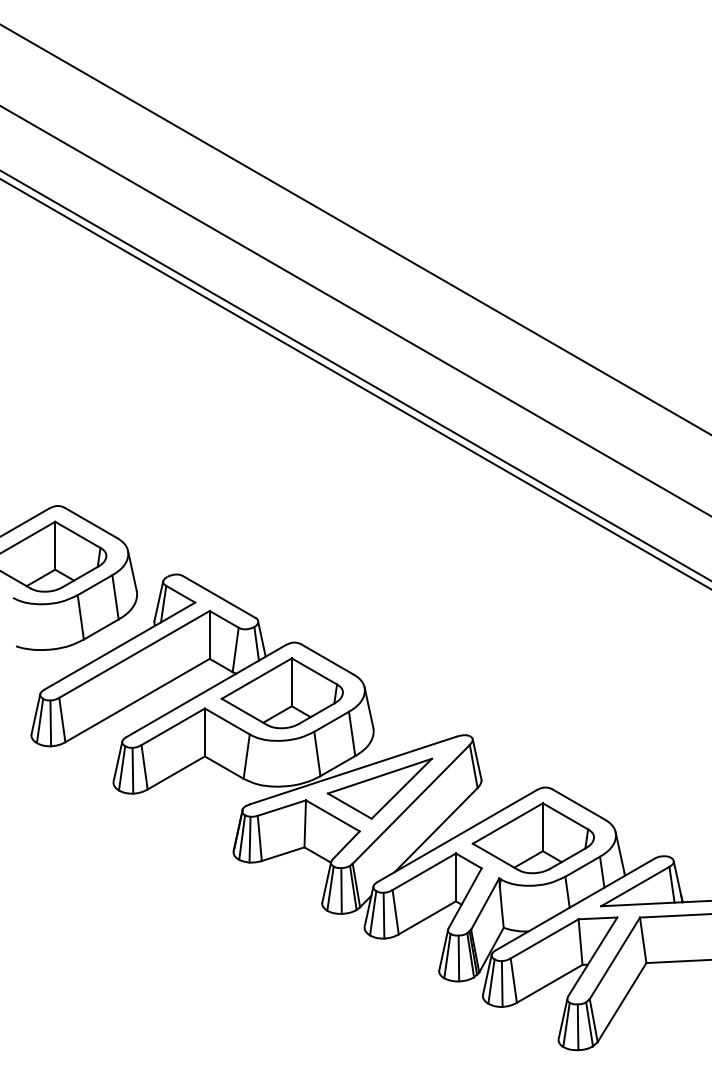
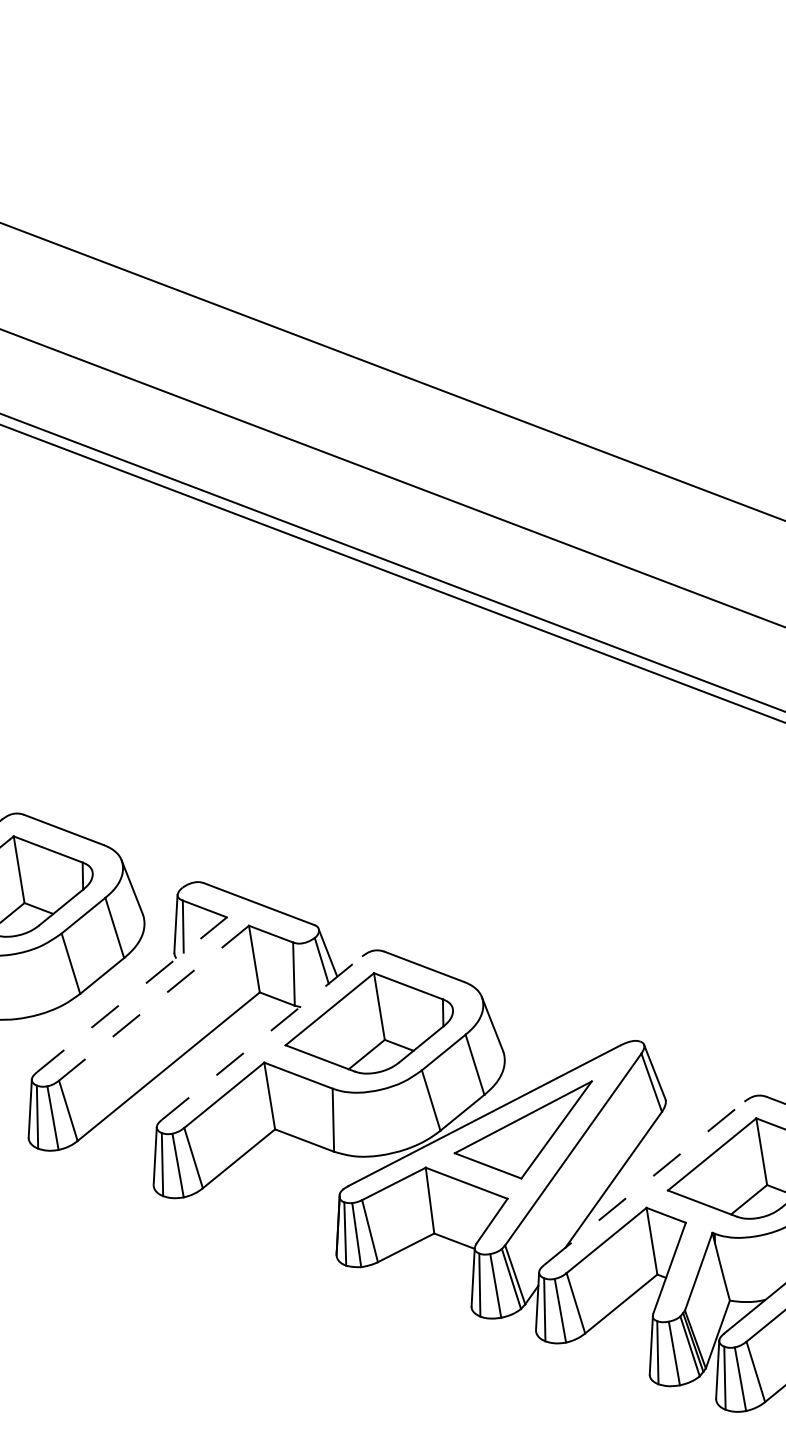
line: (120, 646) -> (132, 995), solid -> dashed
line: (134, 654) -> (154, 1003), solid -> dashed
line: (206, 691) -> (262, 1038), solid -> dashed
line: (457, 836) -> (644, 1183), solid -> dashed

